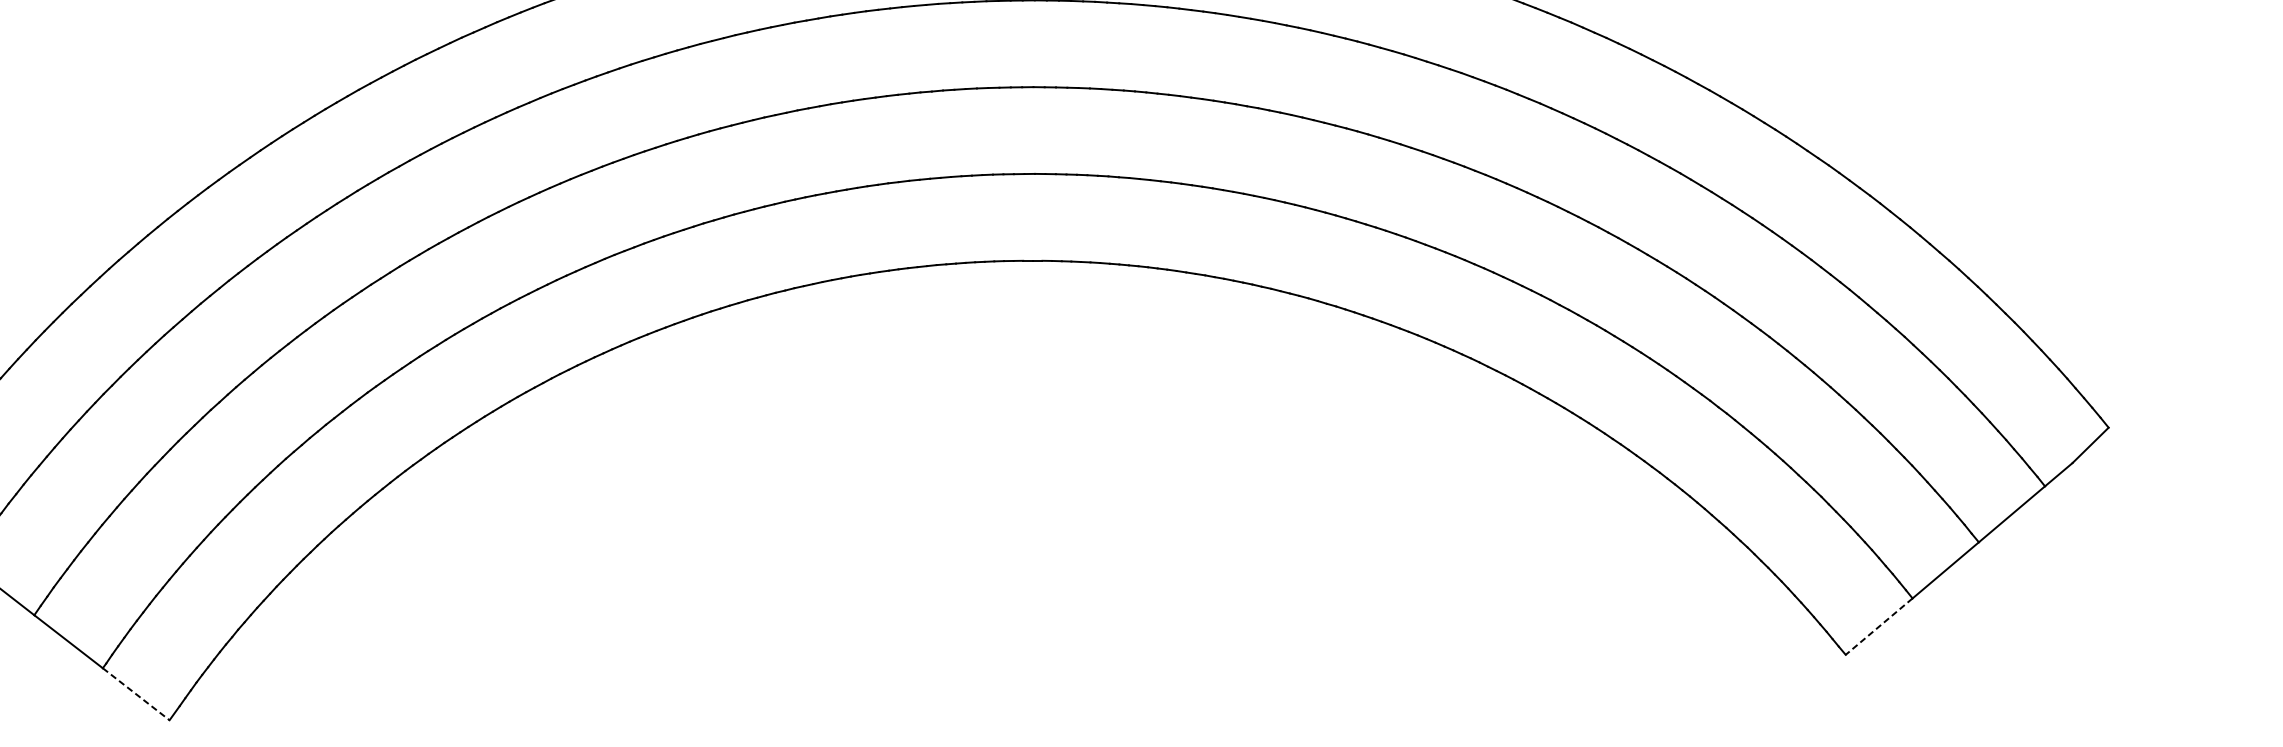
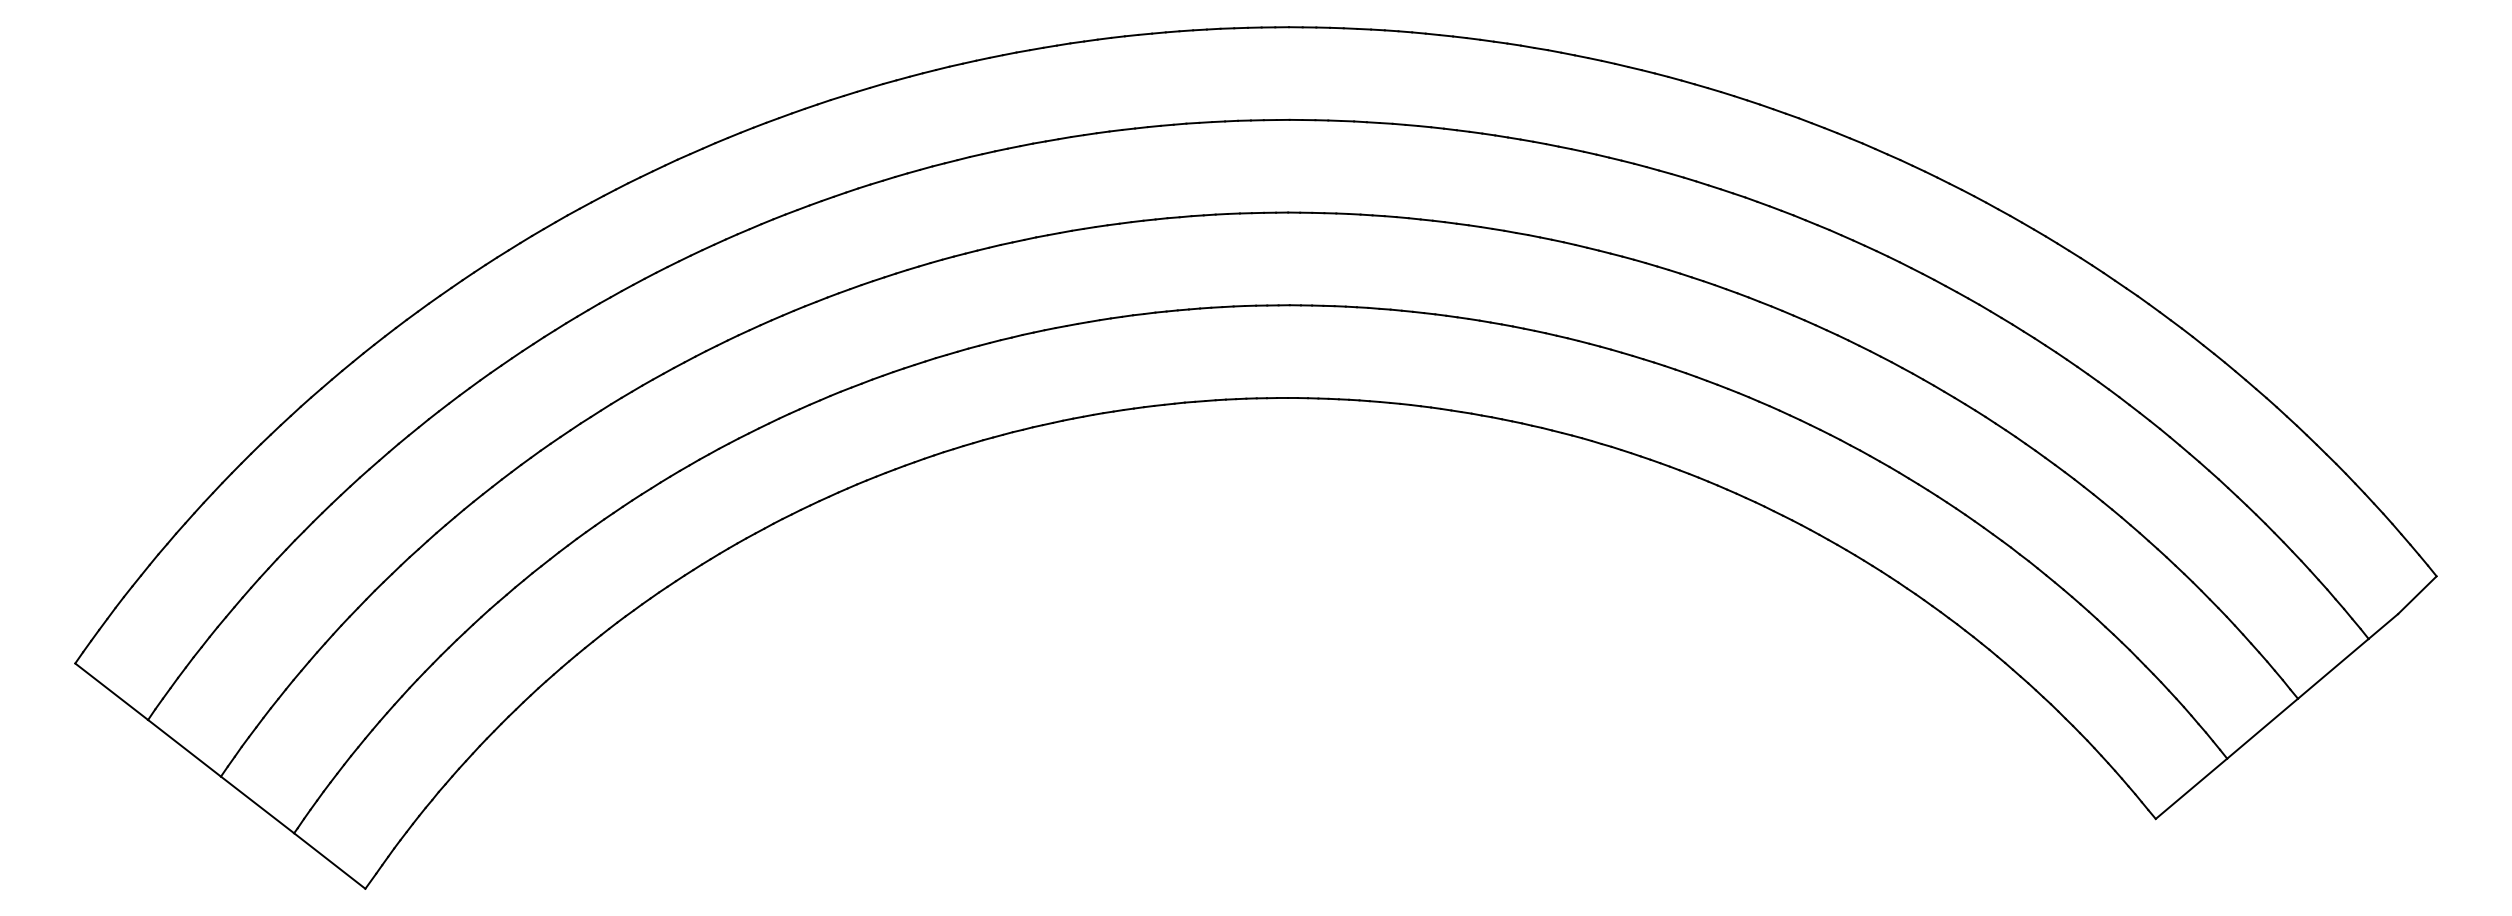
line: (1879, 626) -> (2191, 788), dashed -> solid
line: (136, 694) -> (330, 861), dashed -> solid

